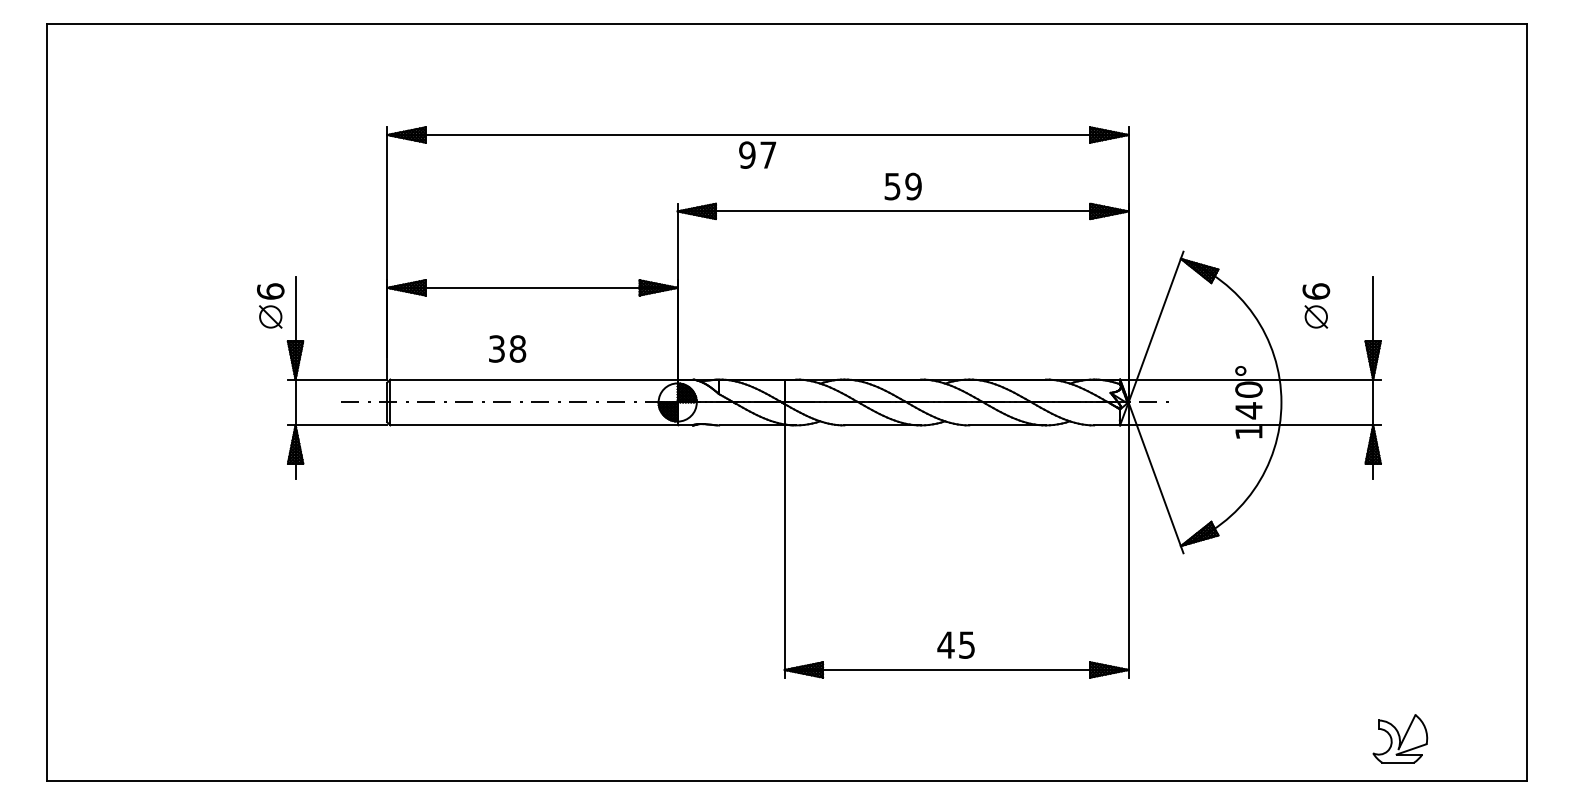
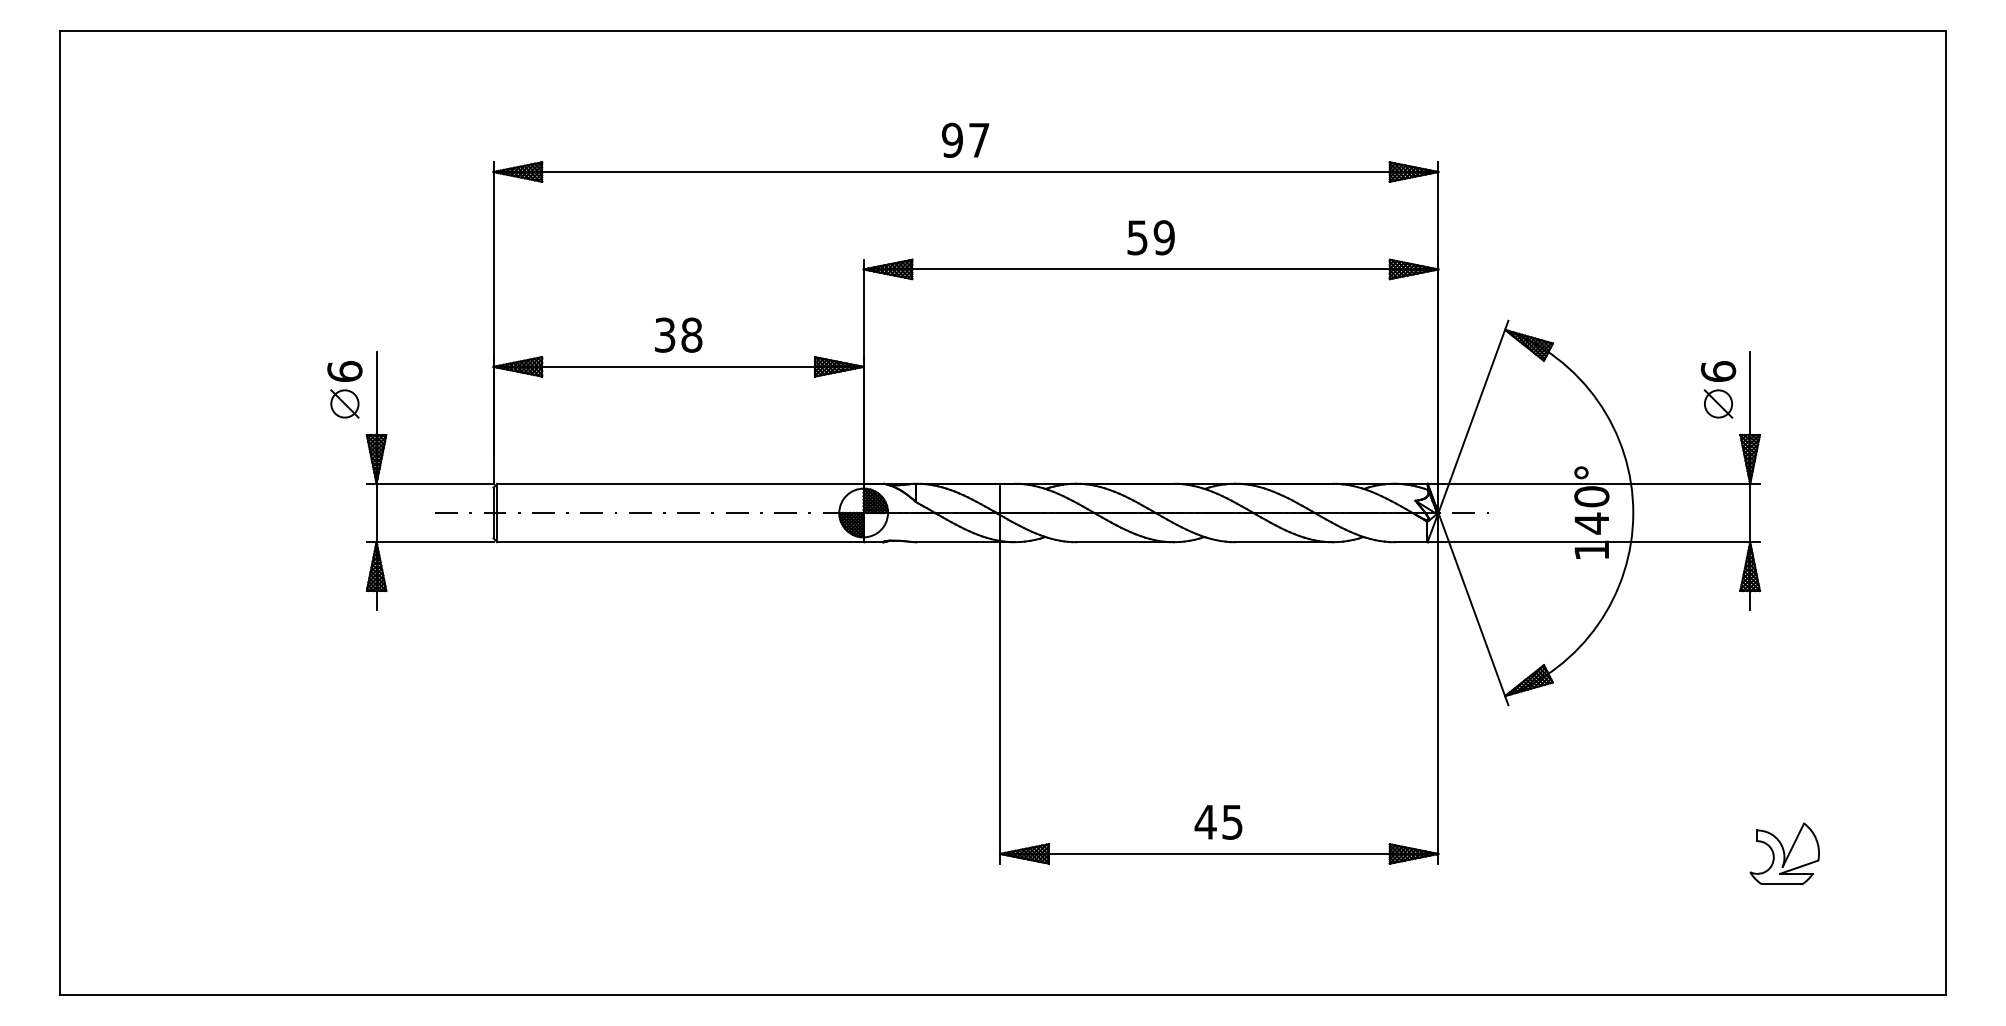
text: (757, 154) -> (965, 139), moved
part: (1316, 305) -> (1718, 389), moved
text: (507, 348) -> (678, 334), moved
part: (1400, 738) -> (1785, 853), moved

